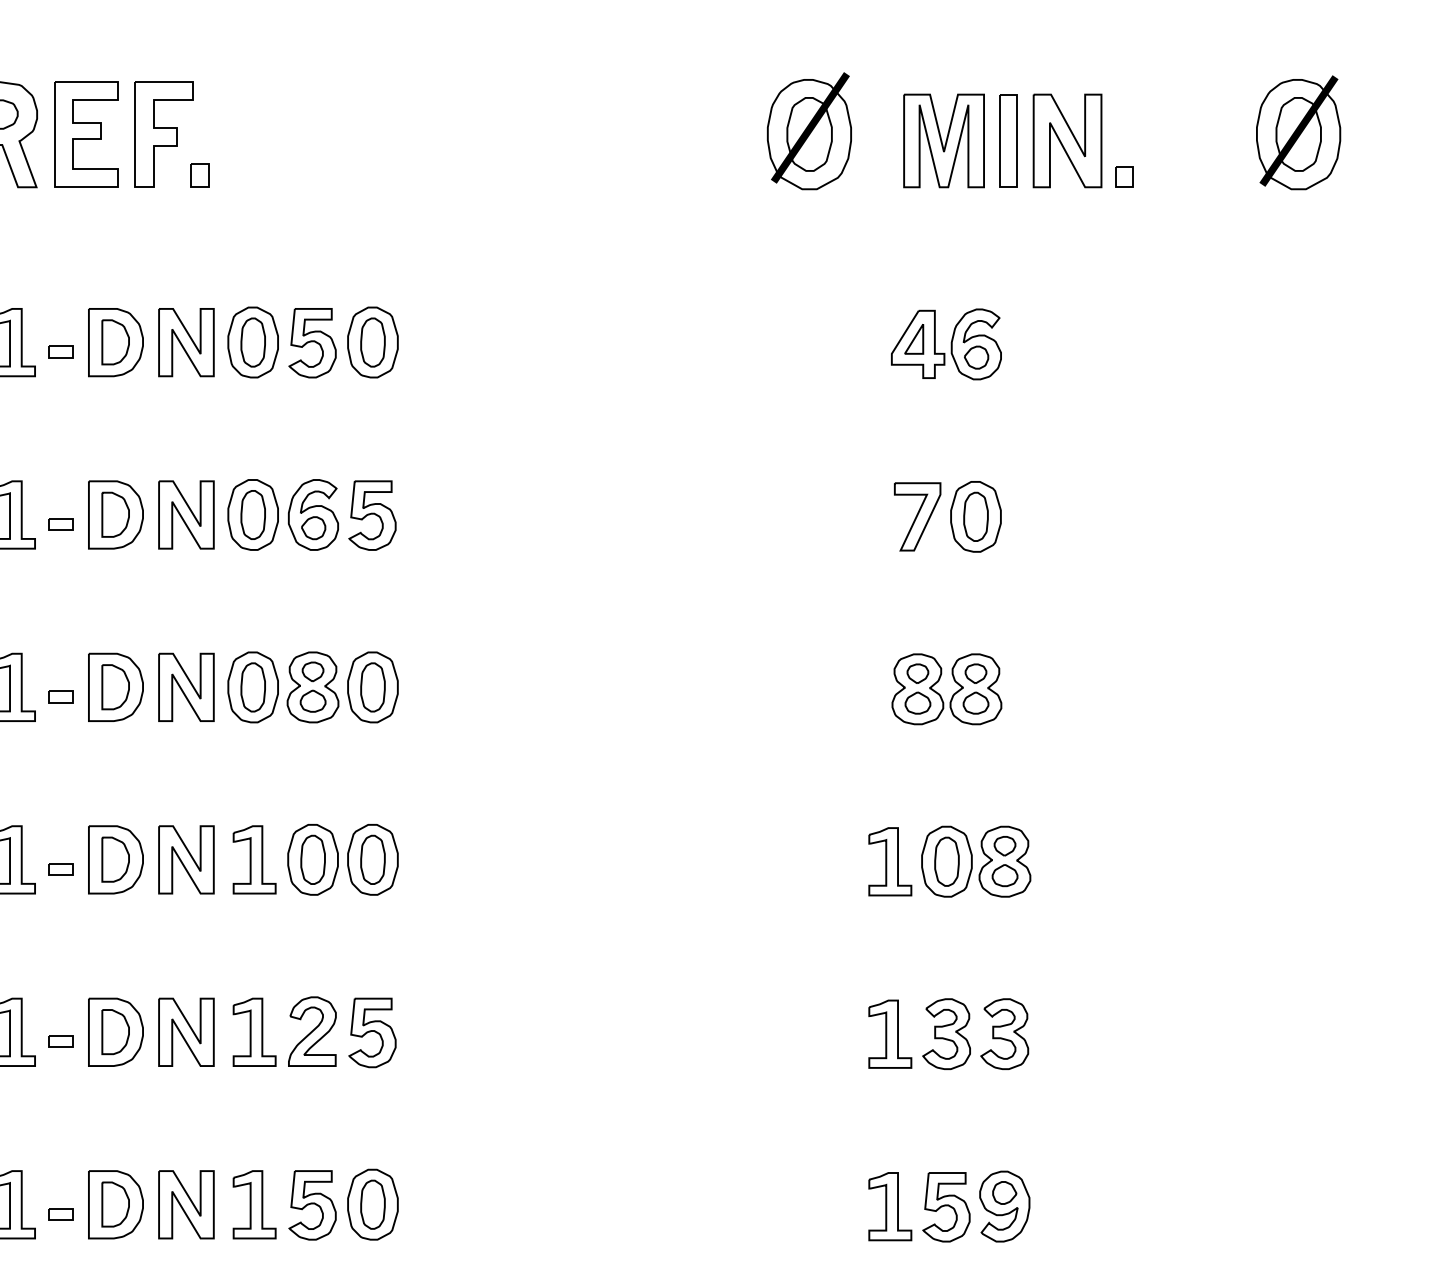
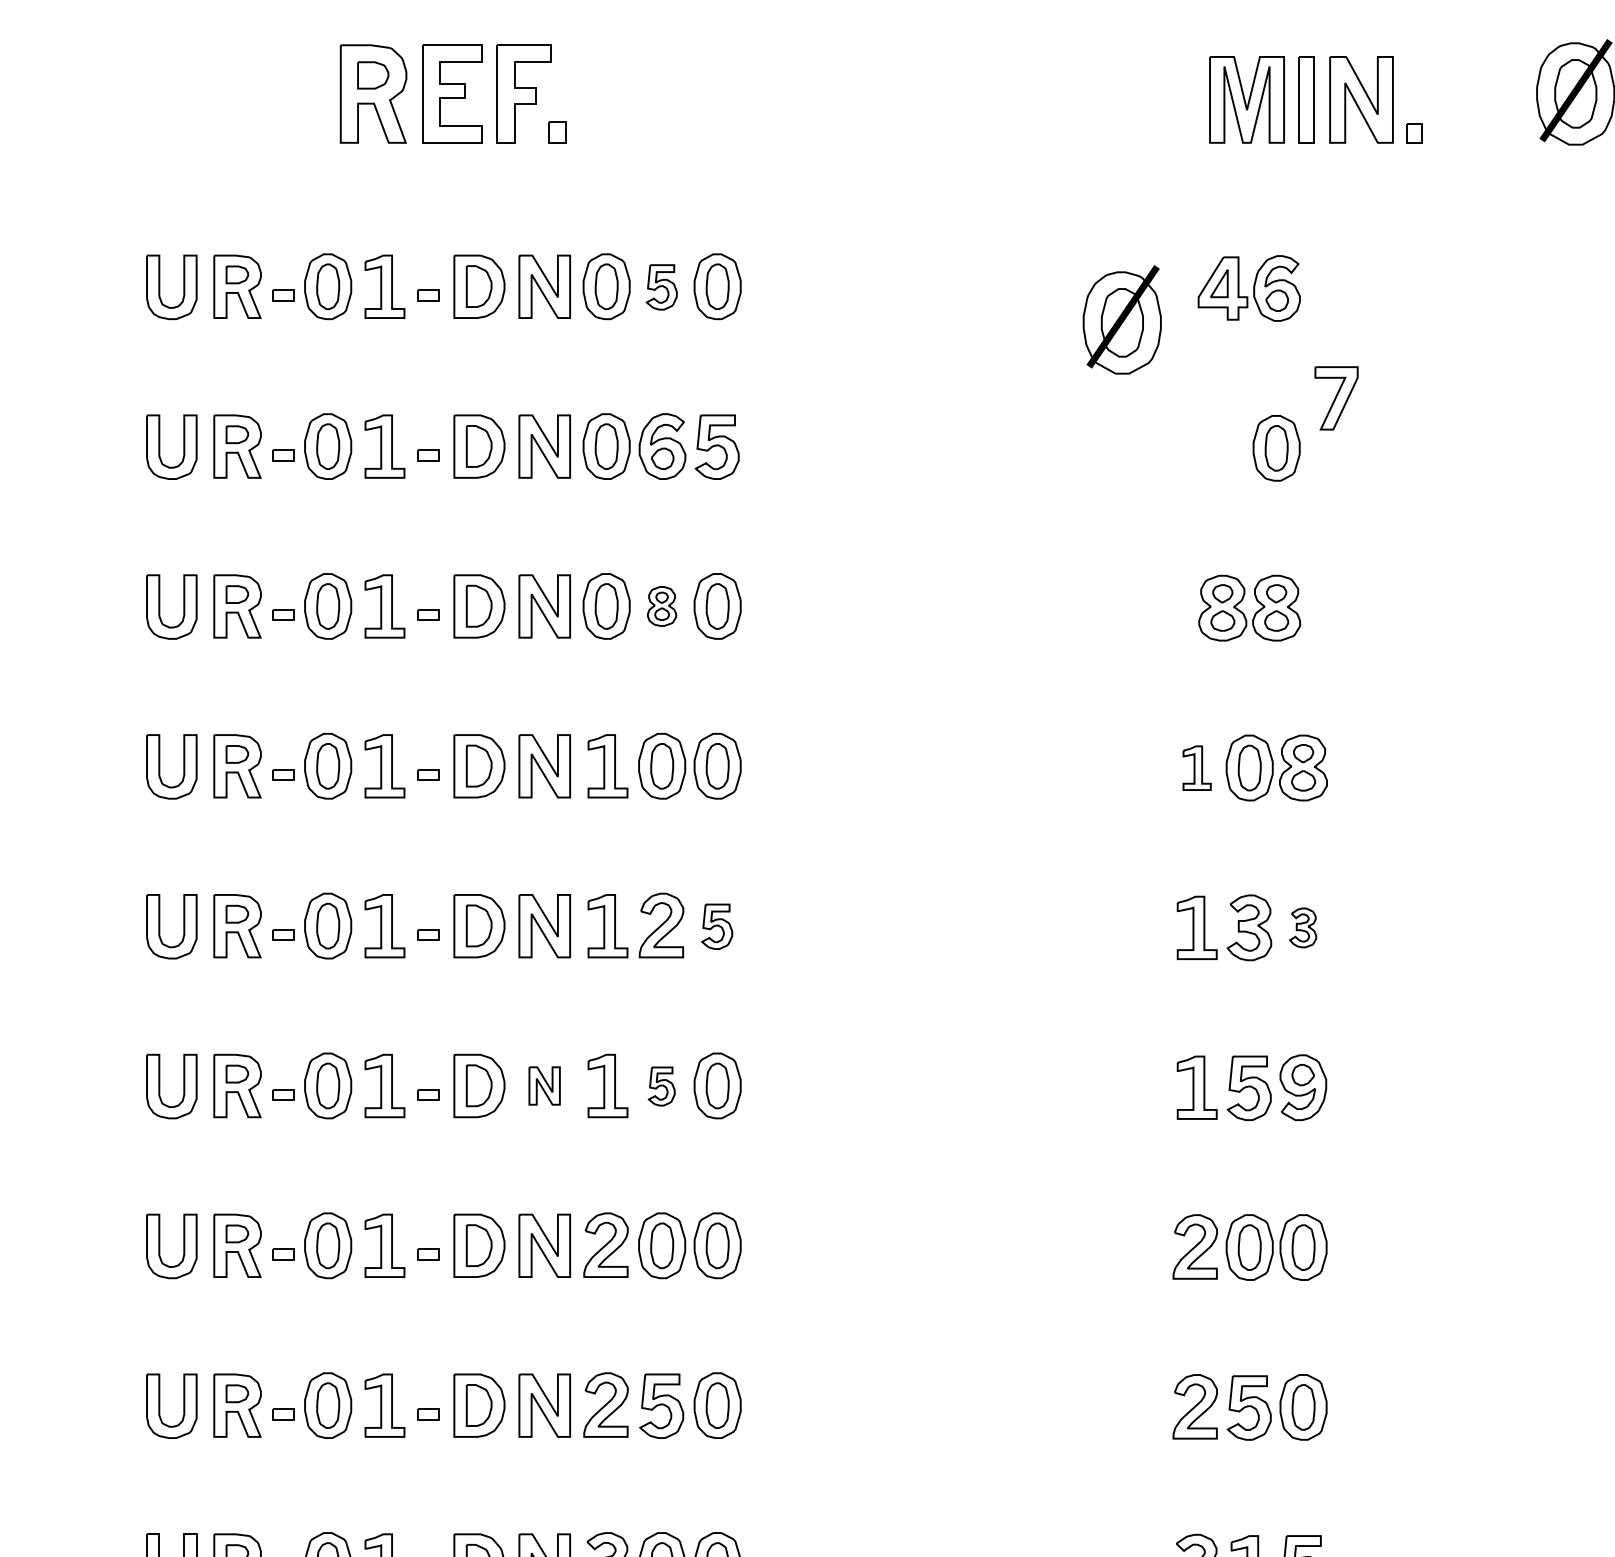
part: (808, 130) -> (1121, 319), moved
part: (312, 343) -> (661, 287), size x0.7
part: (917, 517) -> (1336, 398), moved
part: (312, 687) -> (661, 606), size x0.6
part: (889, 862) -> (1196, 768), size x0.7
part: (371, 1032) -> (716, 926), size x0.7
part: (1003, 1033) -> (1302, 927), size x0.6
part: (186, 1204) -> (544, 1085), size x0.6
part: (312, 1205) -> (661, 1086), size x0.6

